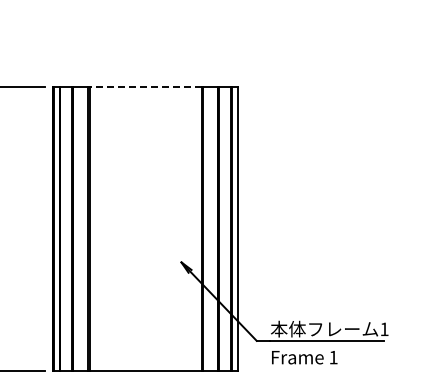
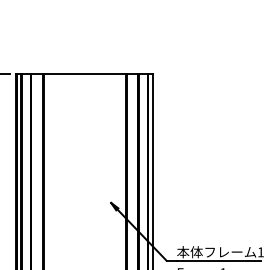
line: (145, 87) -> (84, 73), dashed -> solid

